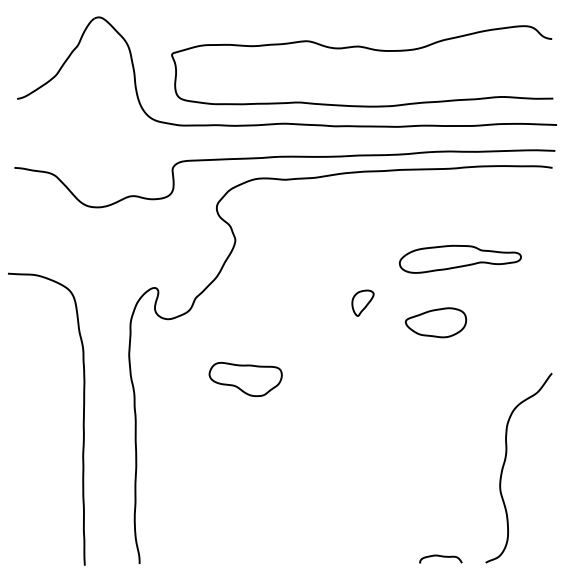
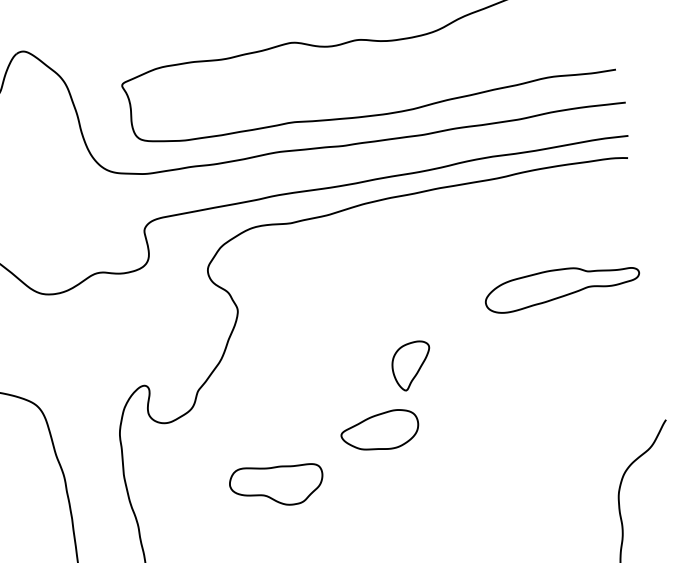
part: (460, 258) -> (562, 285), moved
part: (362, 303) -> (411, 366), size x1.43
part: (435, 322) -> (379, 431), moved

